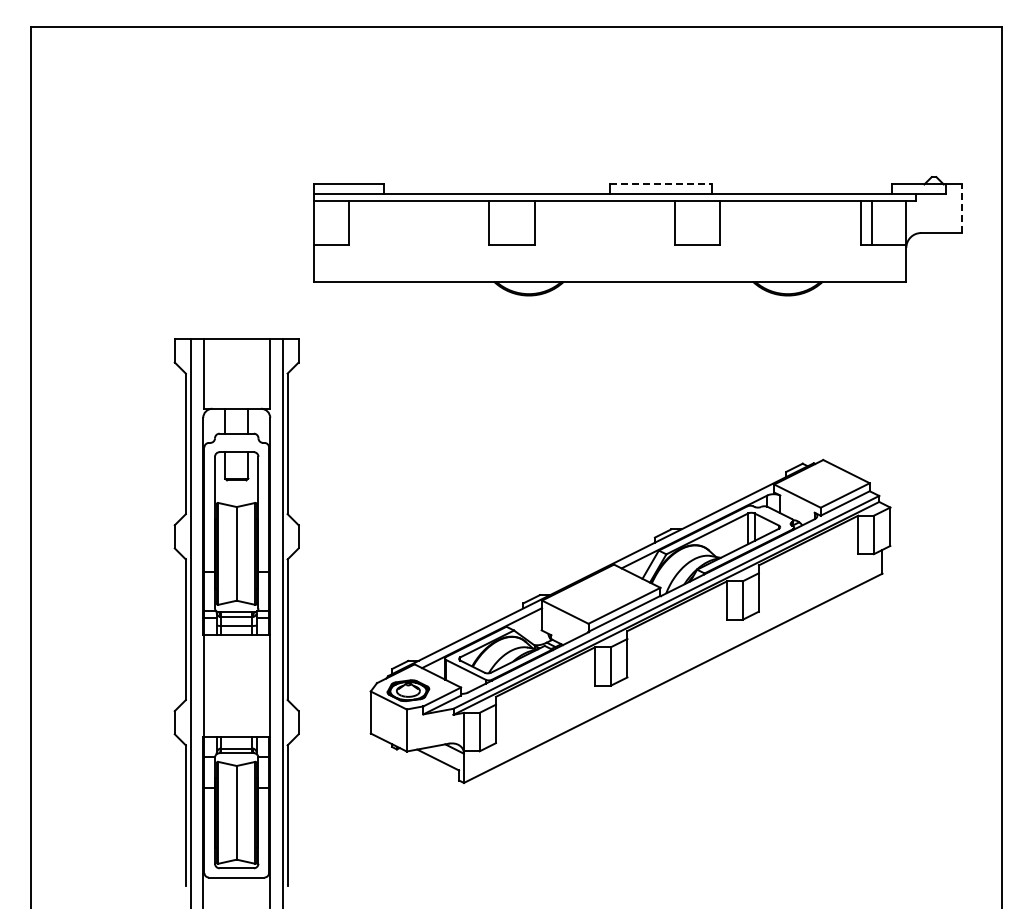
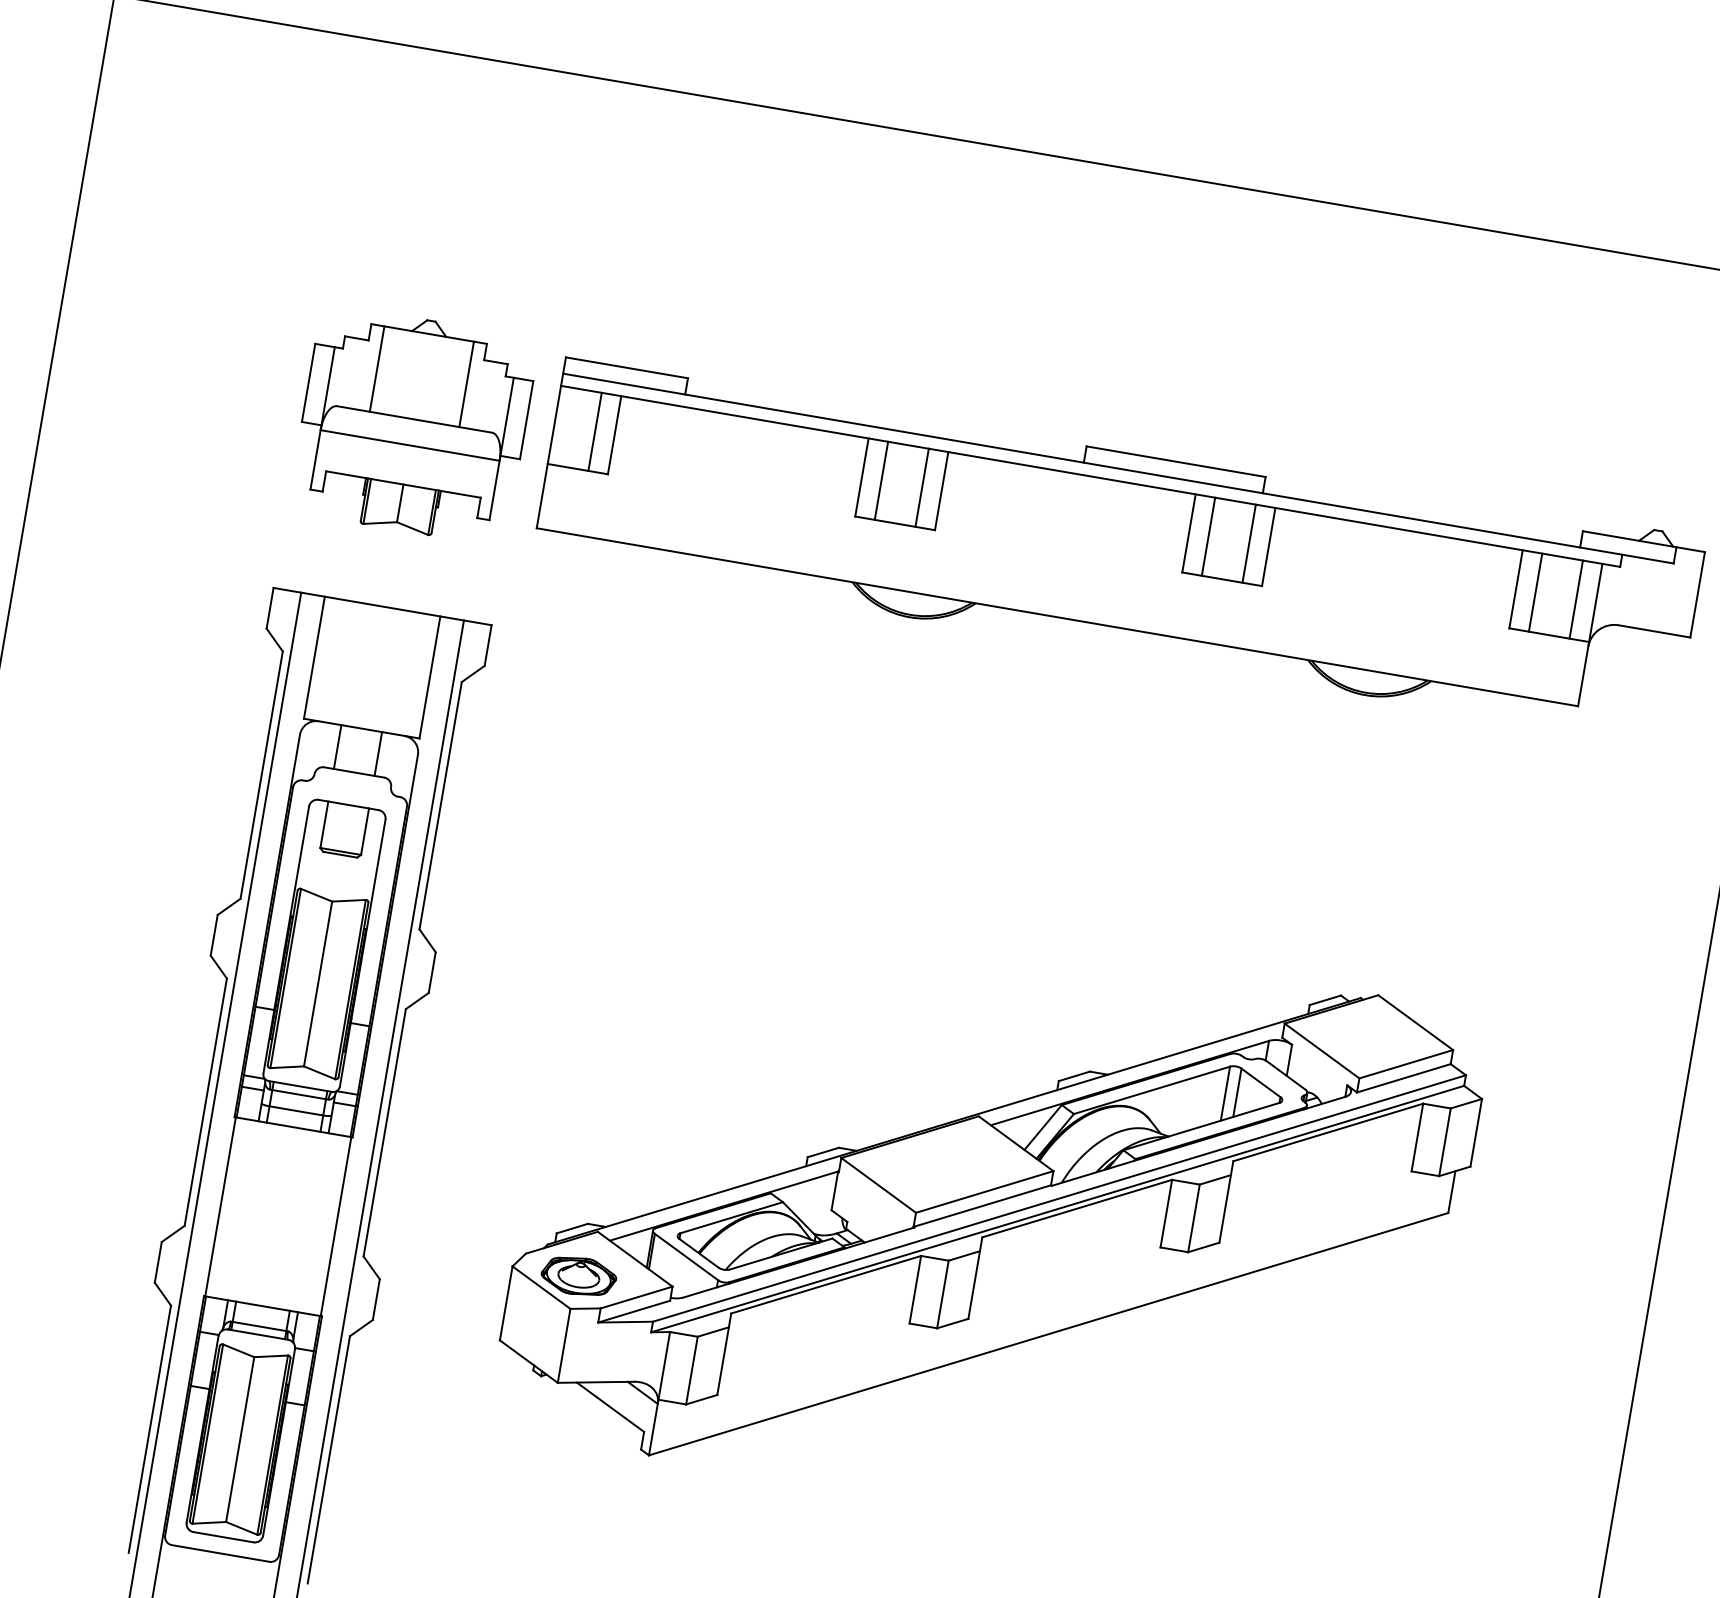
line: (661, 184) -> (1176, 461), dashed -> solid
line: (961, 208) -> (1697, 594), dashed -> solid
line: (337, 222) -> (595, 431), added
line: (500, 222) -> (881, 480), added
line: (523, 222) -> (922, 487), added
line: (686, 222) -> (1209, 536), added
line: (709, 222) -> (1249, 543), added
line: (895, 222) -> (1576, 599), added
part: (236, 236) -> (413, 425), added

